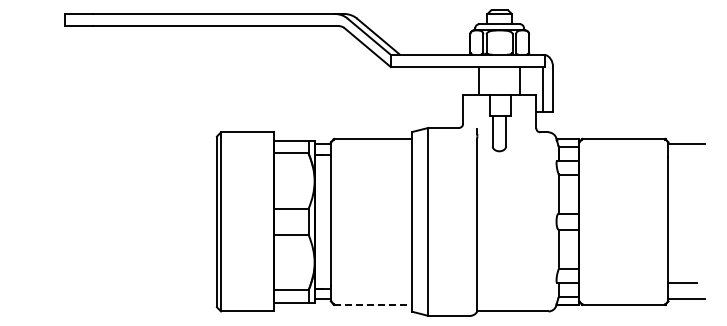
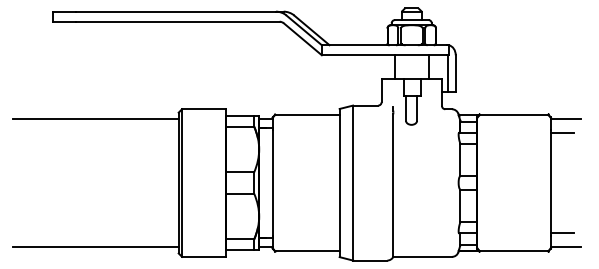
line: (116, 144) -> (95, 119), added
line: (682, 160) -> (562, 132), added
line: (116, 299) -> (95, 247), added
line: (373, 304) -> (307, 251), dashed -> solid

